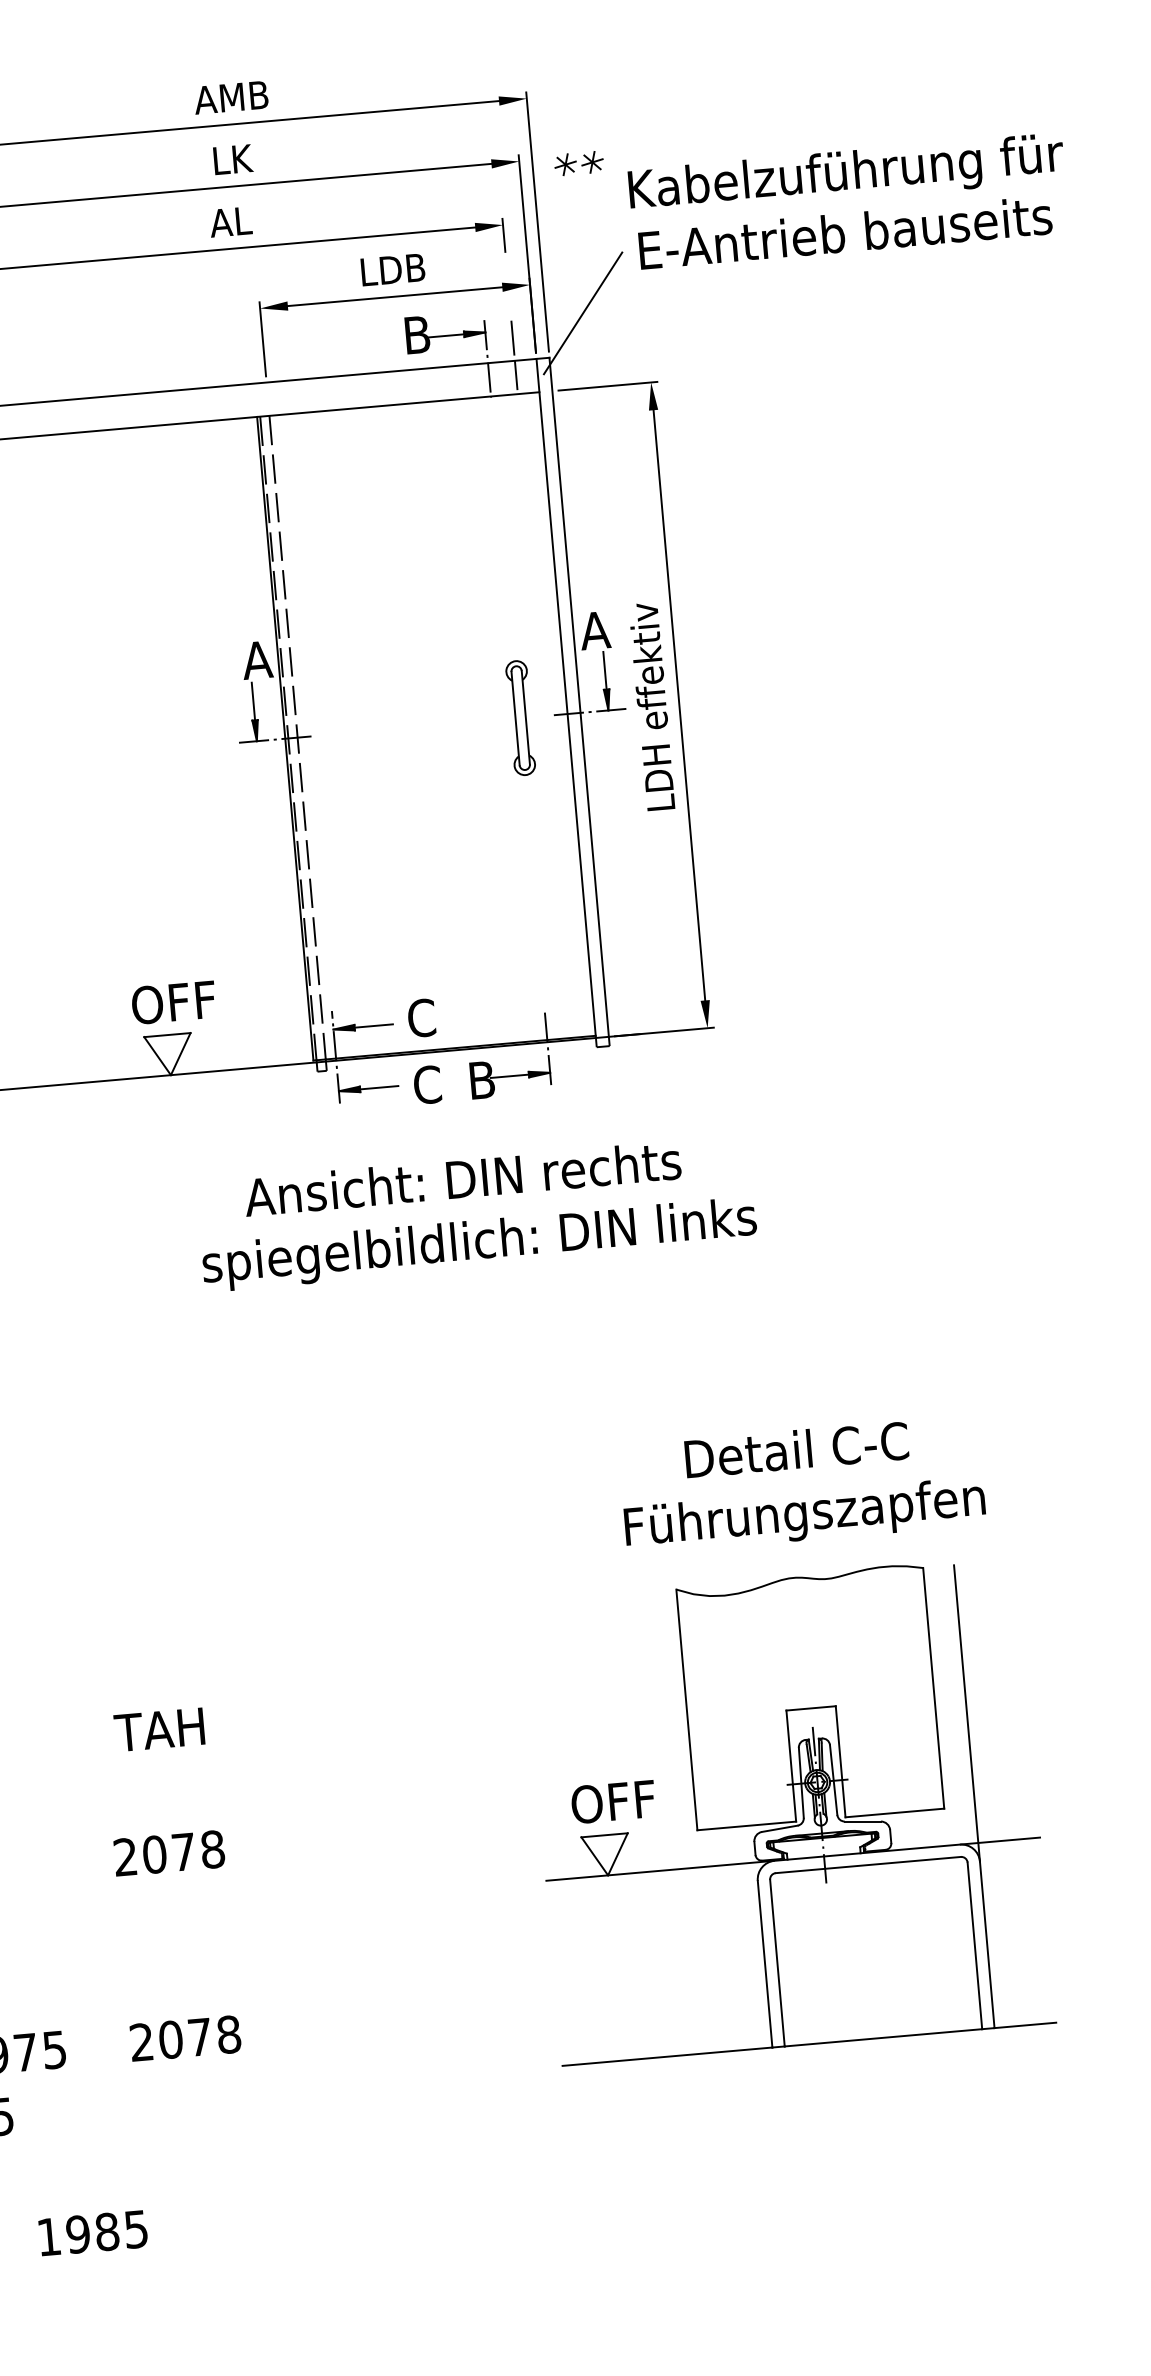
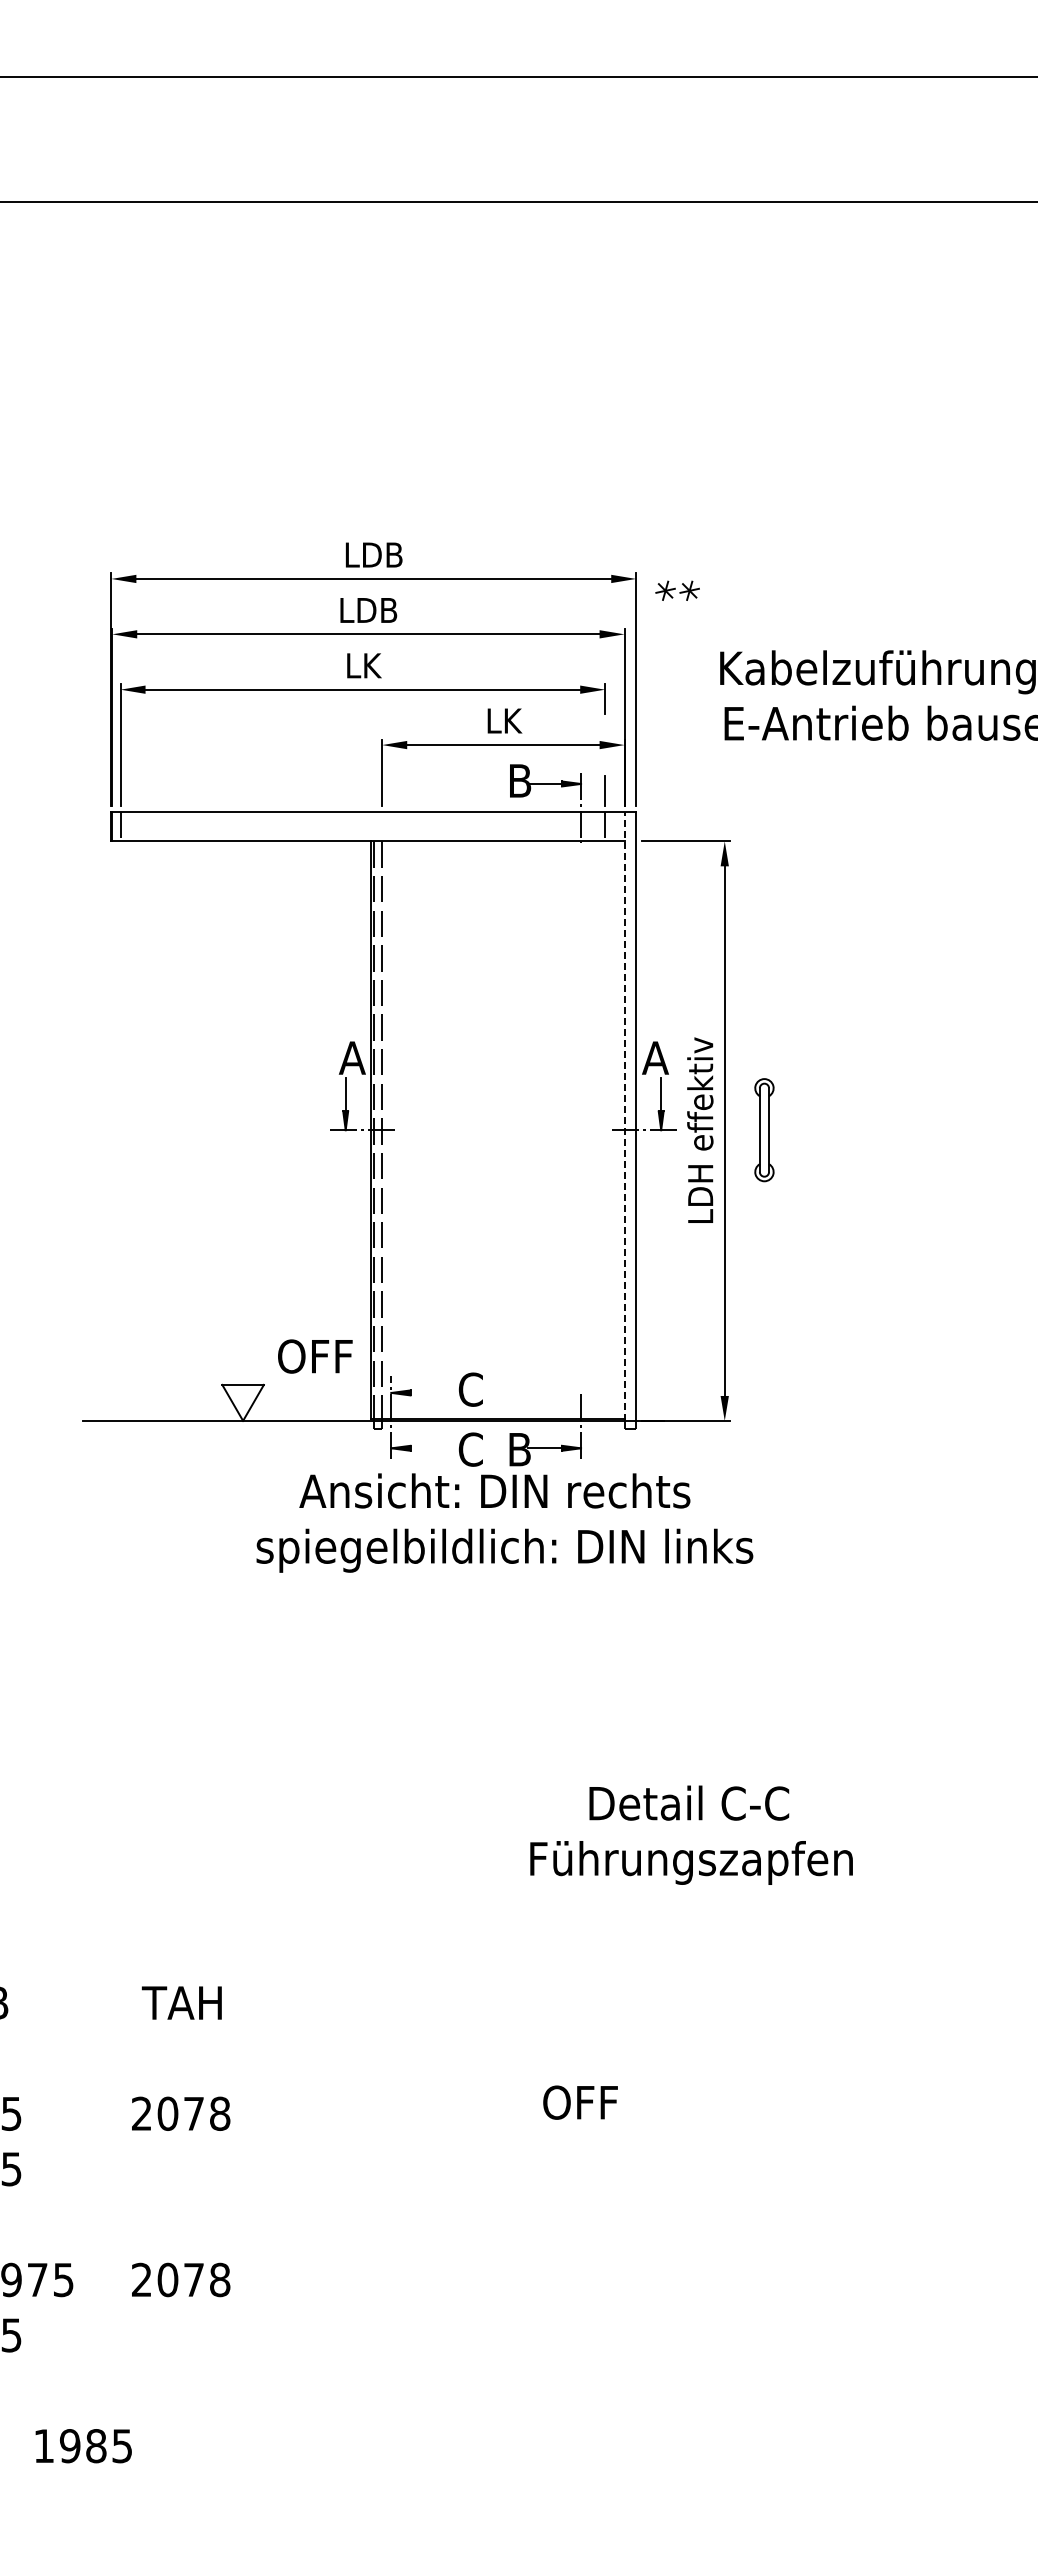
text: (230, 97) -> (372, 554), AMB -> LDB
text: (231, 159) -> (368, 610), LK -> LDB
part: (578, 163) -> (677, 590), moved
text: (230, 221) -> (362, 665), AL -> LK
text: (392, 269) -> (503, 720), LDB -> LK
line: (583, 313) -> (669, 774), removed
line: (566, 698) -> (624, 1116), solid -> dashed
part: (520, 718) -> (764, 1130), moved
text: (173, 1002) -> (315, 1356), moved
line: (373, 1025) -> (427, 1392), removed
line: (379, 1087) -> (427, 1448), removed
text: (476, 1213) -> (504, 1522), moved
text: (802, 1484) -> (691, 1834), moved
part: (789, 1810) -> (736, 2123), removed

